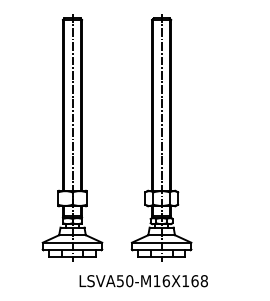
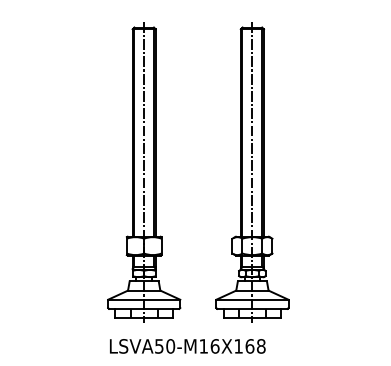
text: (143, 281) -> (187, 346), moved

